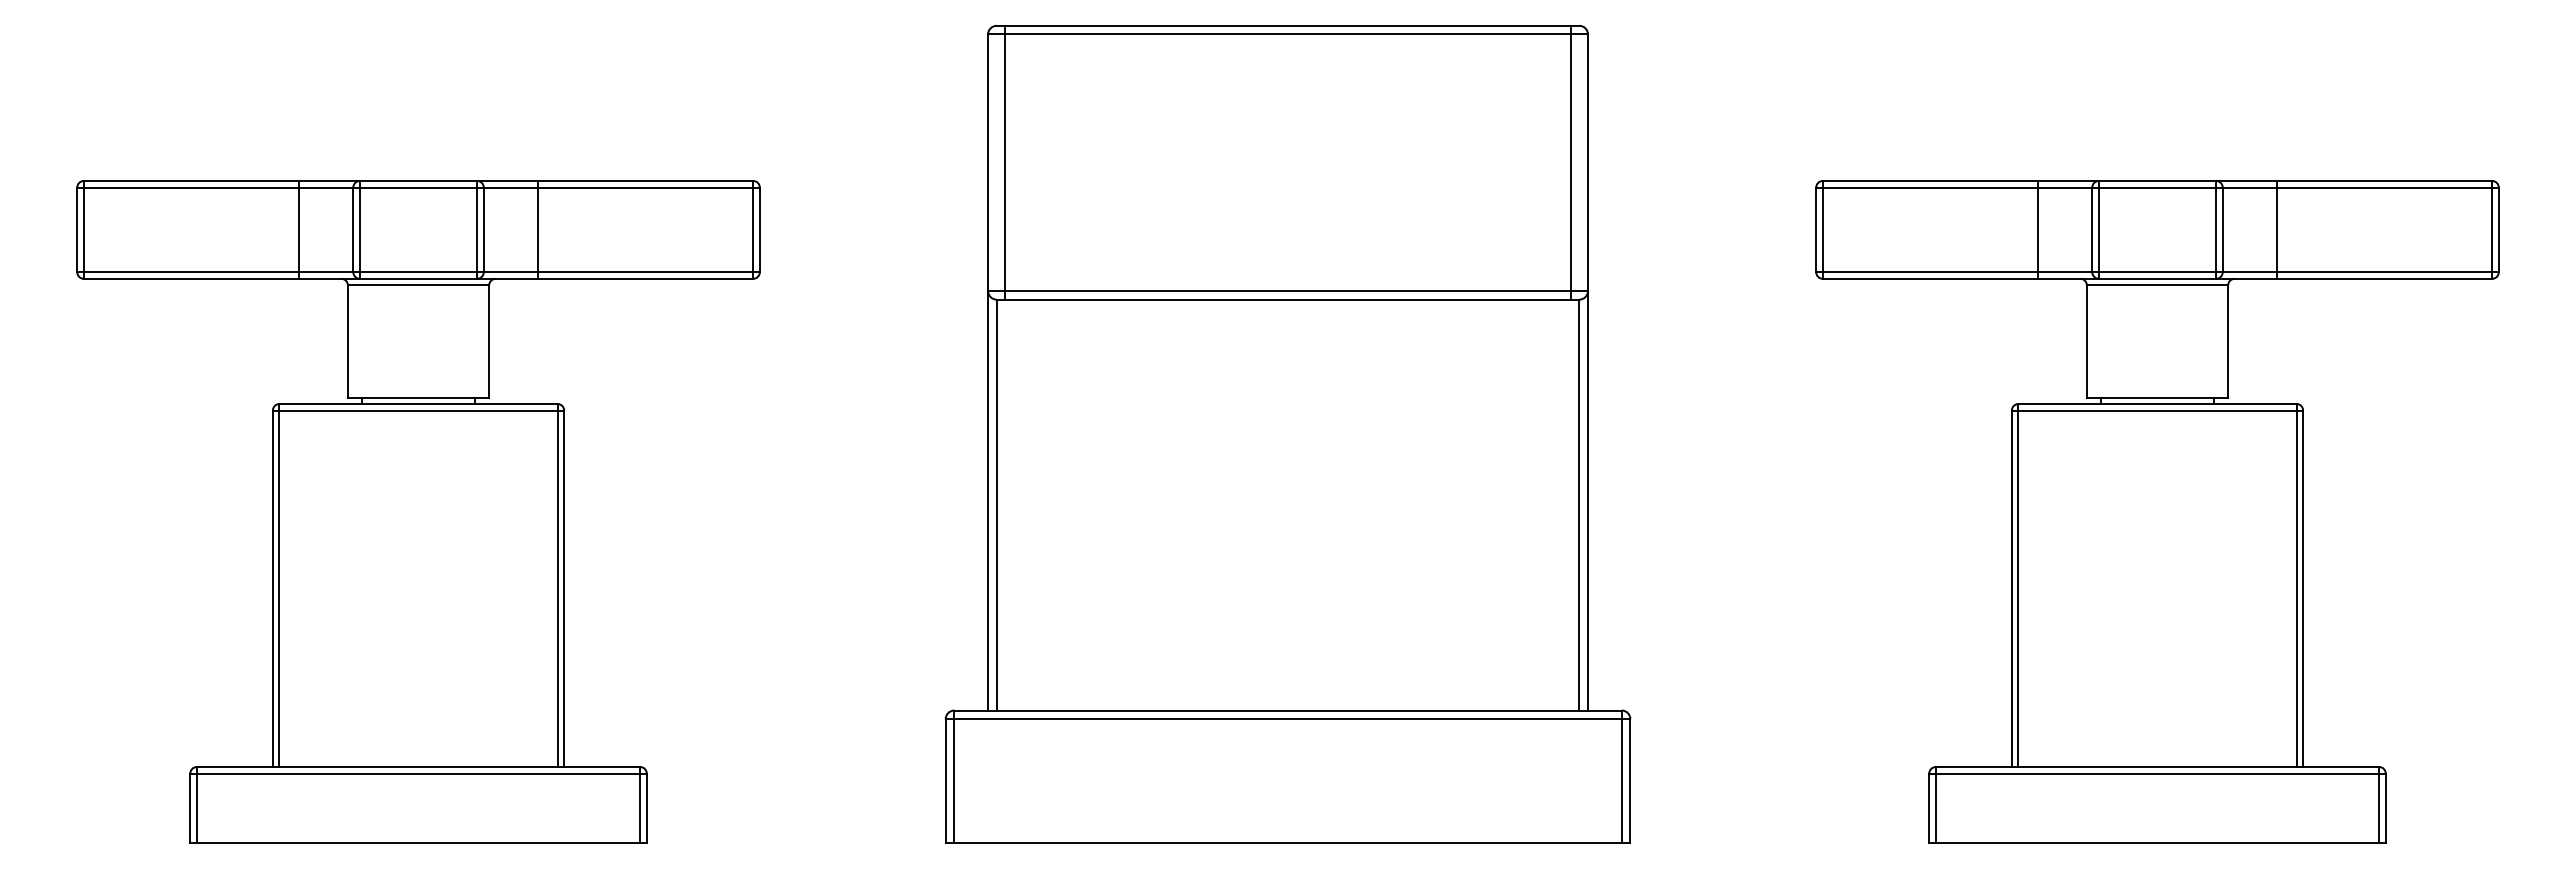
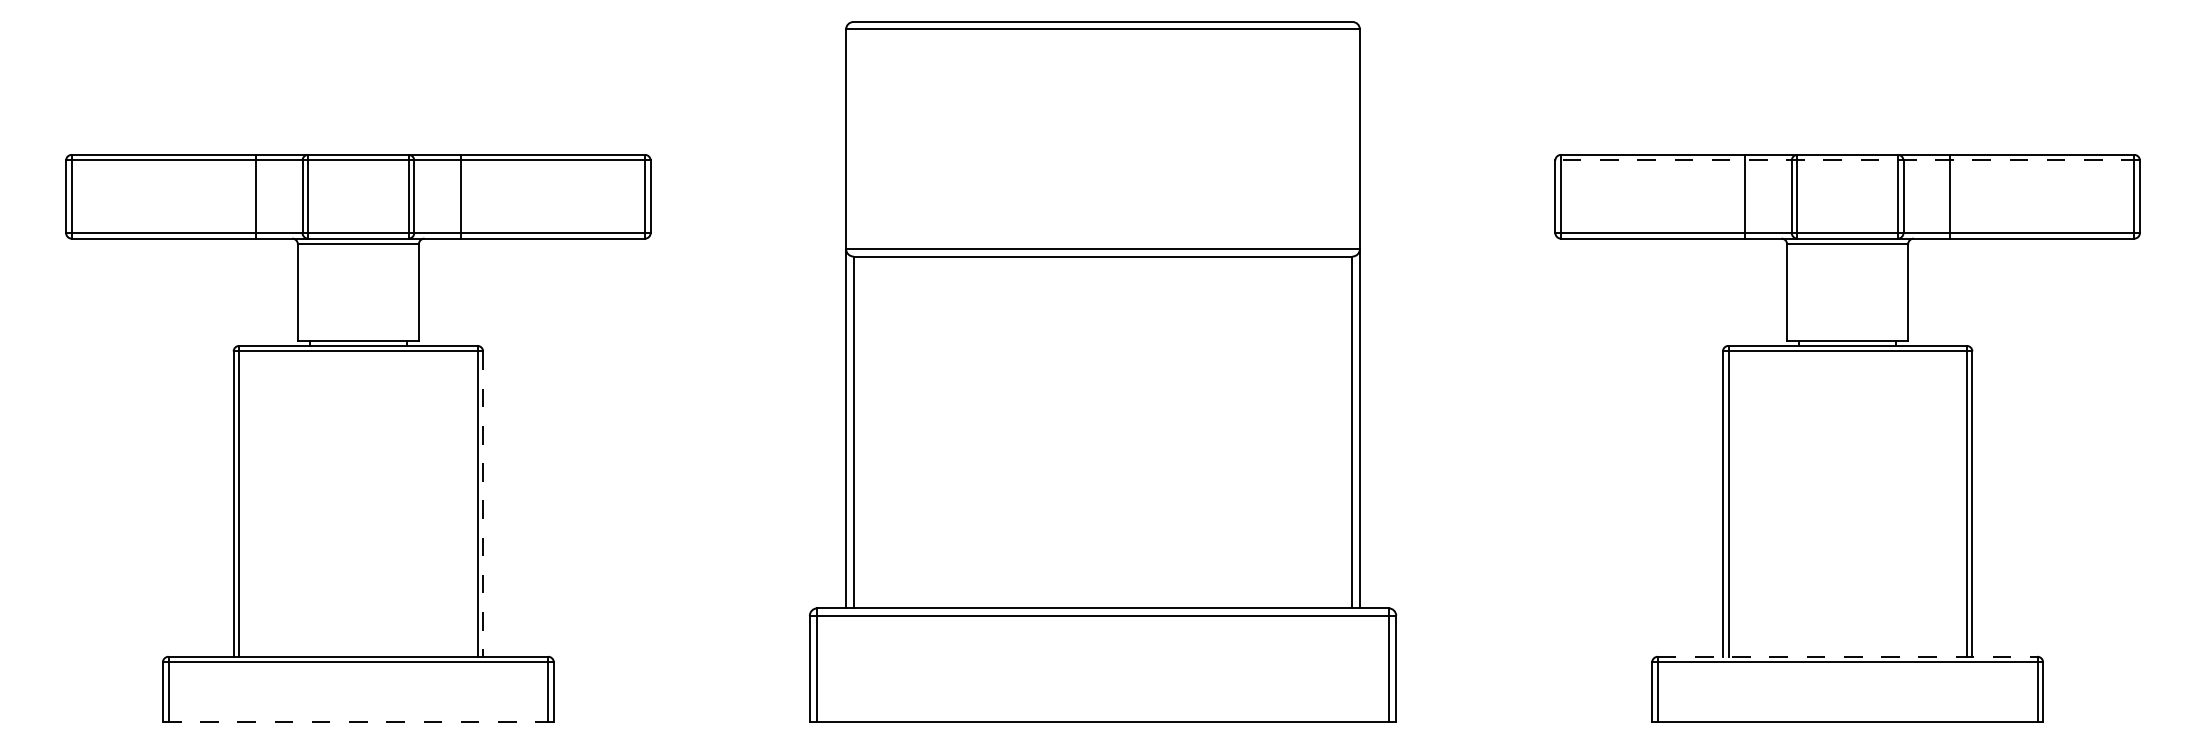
line: (1005, 162) -> (861, 139), removed
line: (1570, 162) -> (1344, 139), removed
line: (2157, 187) -> (1847, 160), solid -> dashed
line: (564, 589) -> (483, 504), solid -> dashed
line: (2157, 767) -> (1847, 657), solid -> dashed
line: (419, 843) -> (359, 722), solid -> dashed

